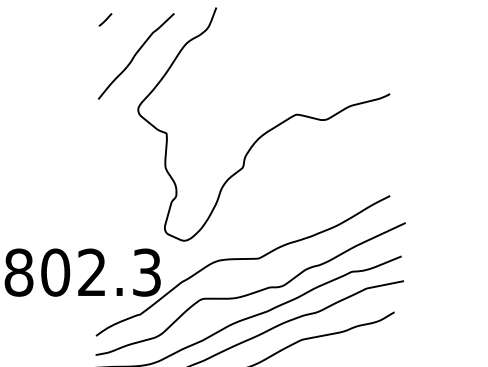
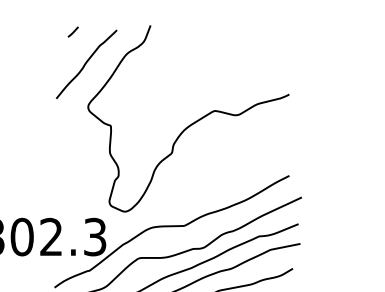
line: (105, 19) -> (73, 31), moved

